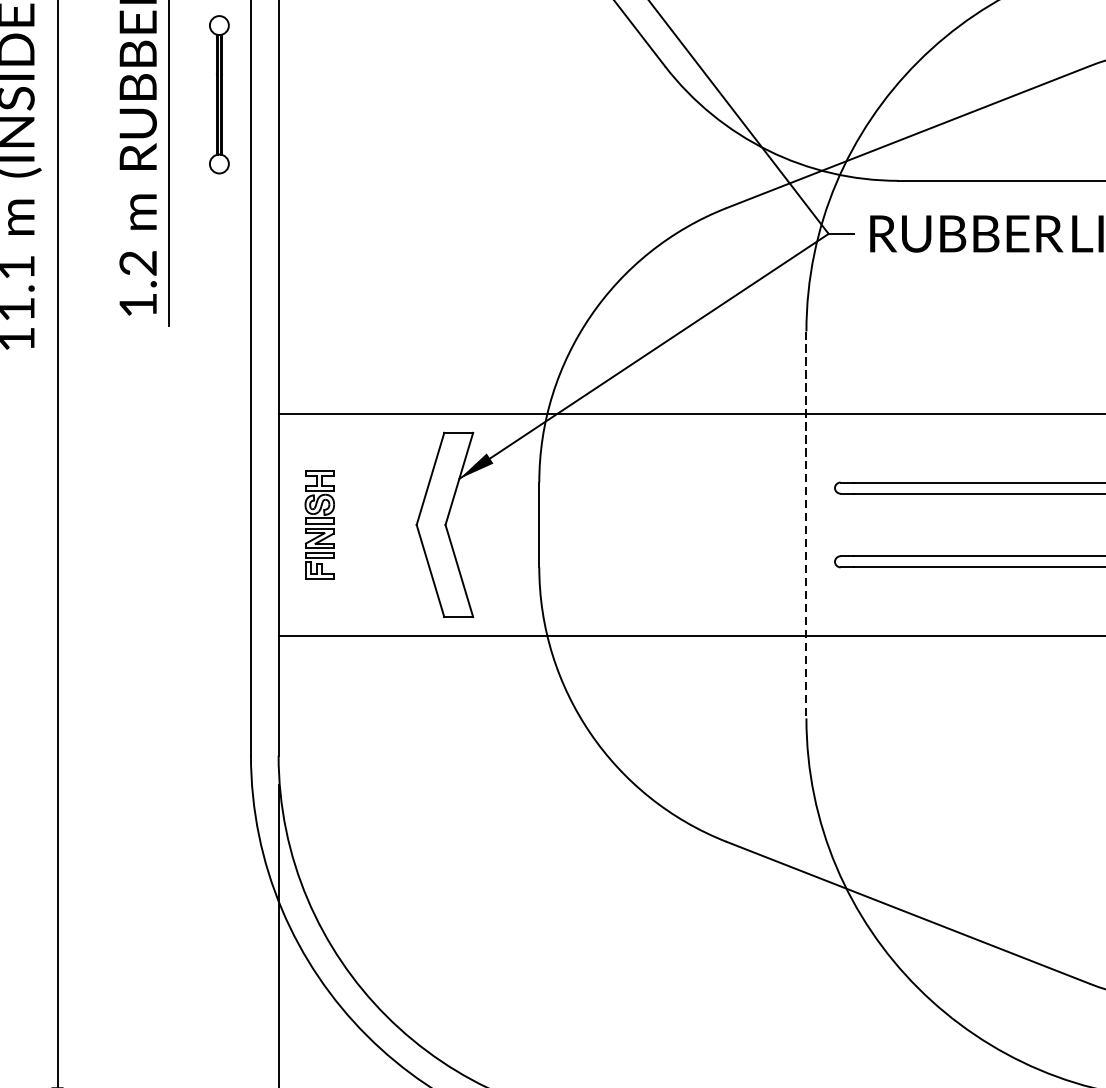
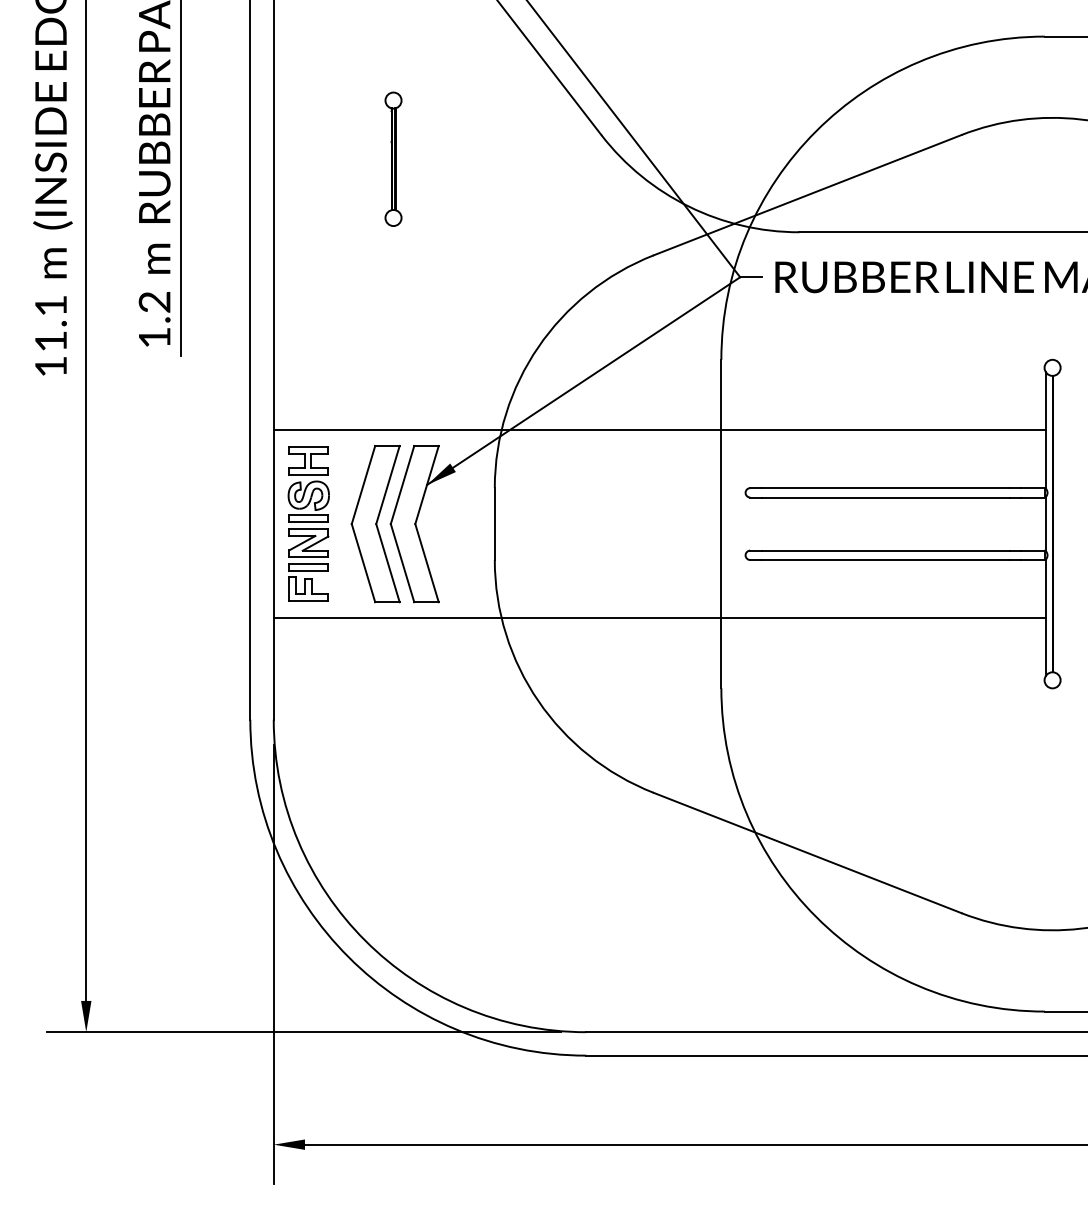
part: (219, 93) -> (393, 158), moved
part: (319, 524) -> (308, 523), size x1.67
part: (398, 525) -> (375, 524), added
line: (806, 525) -> (721, 524), dashed -> solid

